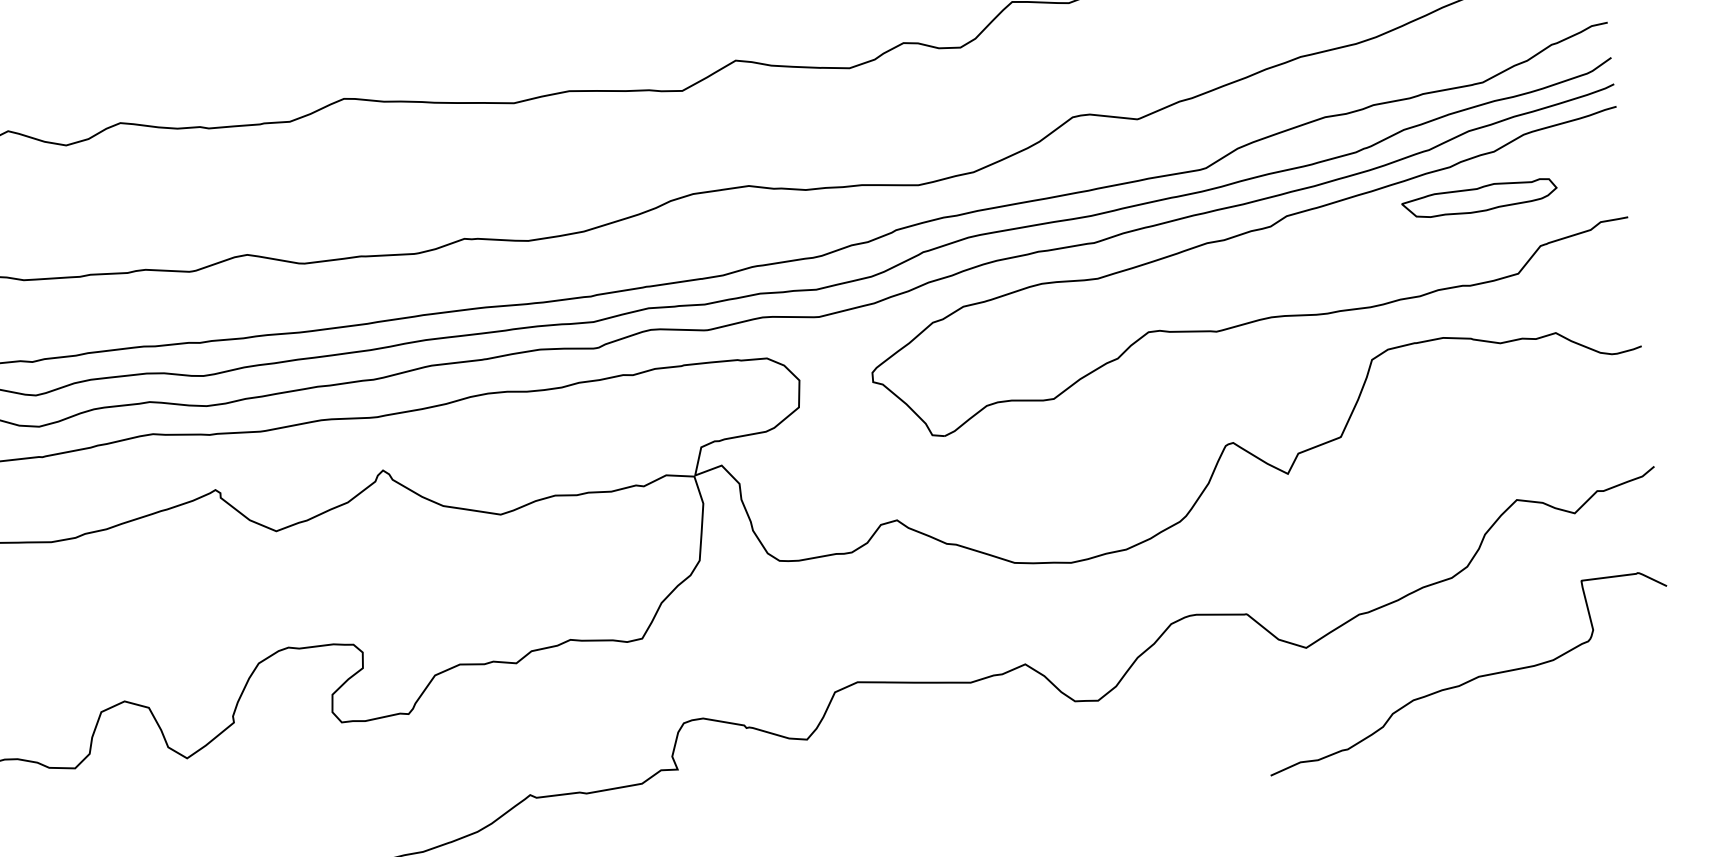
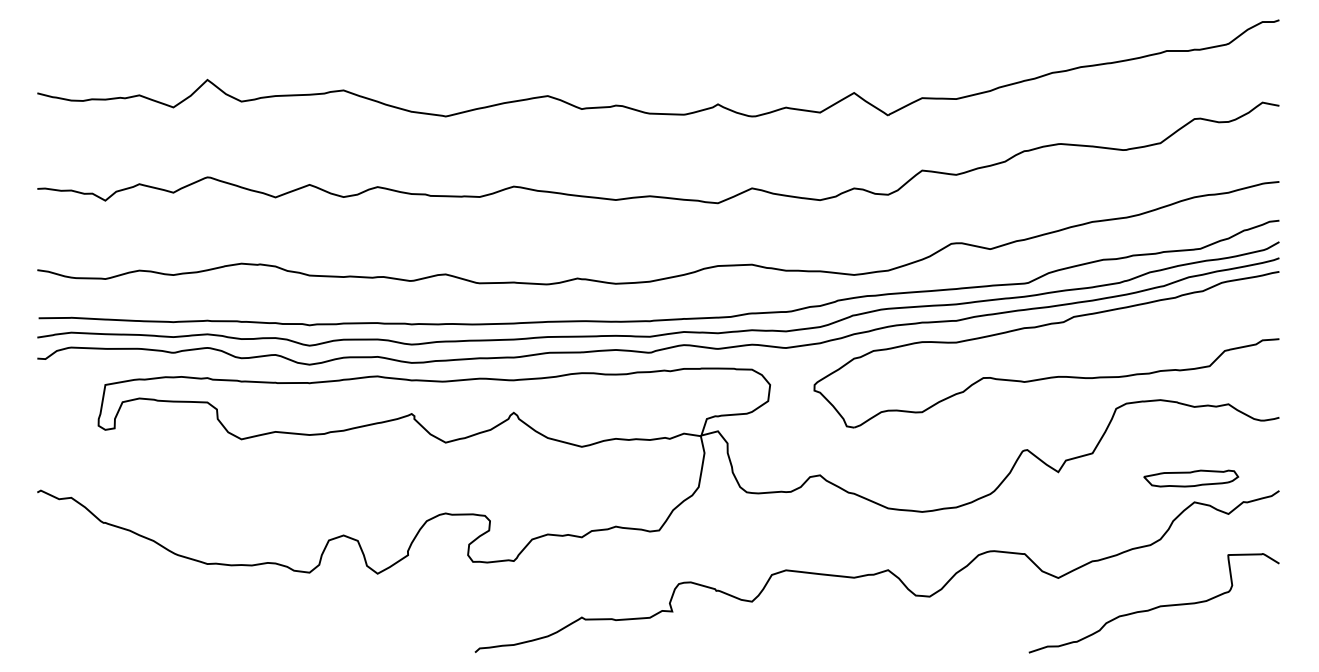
part: (1480, 198) -> (1191, 478), moved

